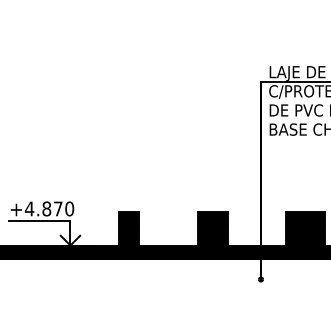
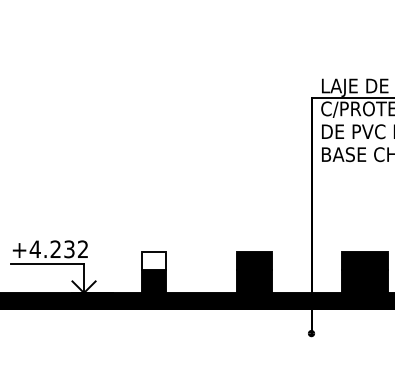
text: (58, 209) -> (69, 249), +4.870 -> +4.232
fill: (128, 218) -> (153, 260), removed

